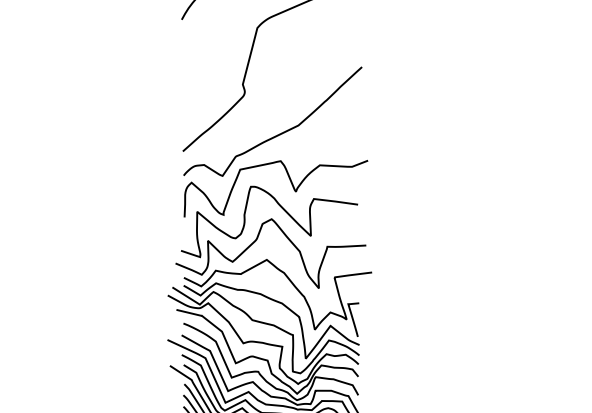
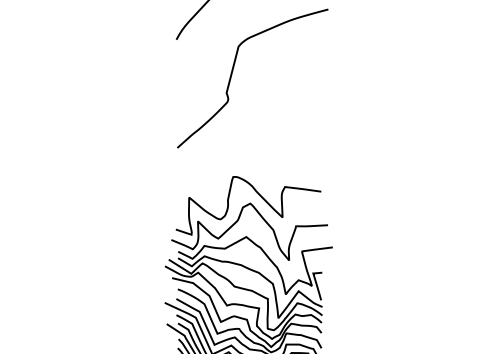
part: (275, 142) -> (253, 140), removed

